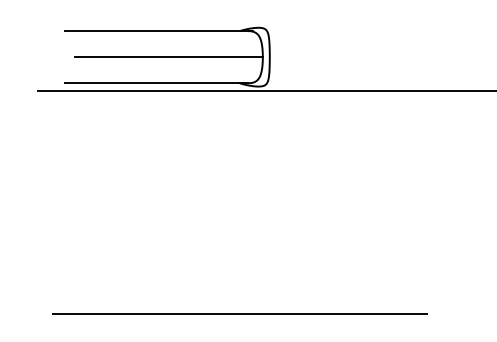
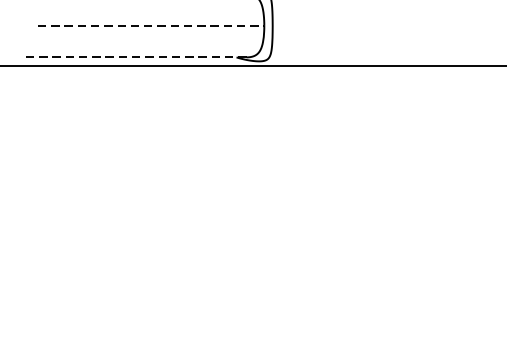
line: (168, 57) -> (150, 26), solid -> dashed
line: (156, 83) -> (136, 57), solid -> dashed
line: (239, 314) -> (236, 336), removed

